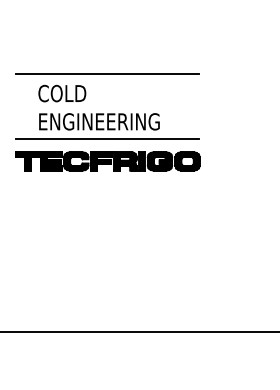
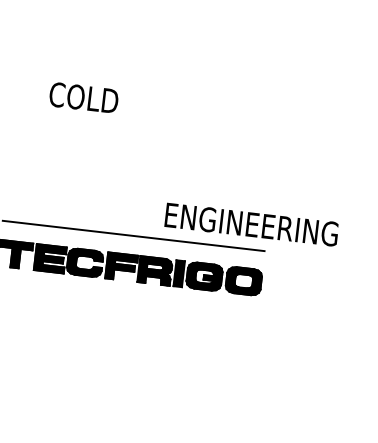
line: (107, 73) -> (144, 142), removed
text: (62, 93) -> (84, 97), moved
text: (99, 121) -> (251, 224), moved

